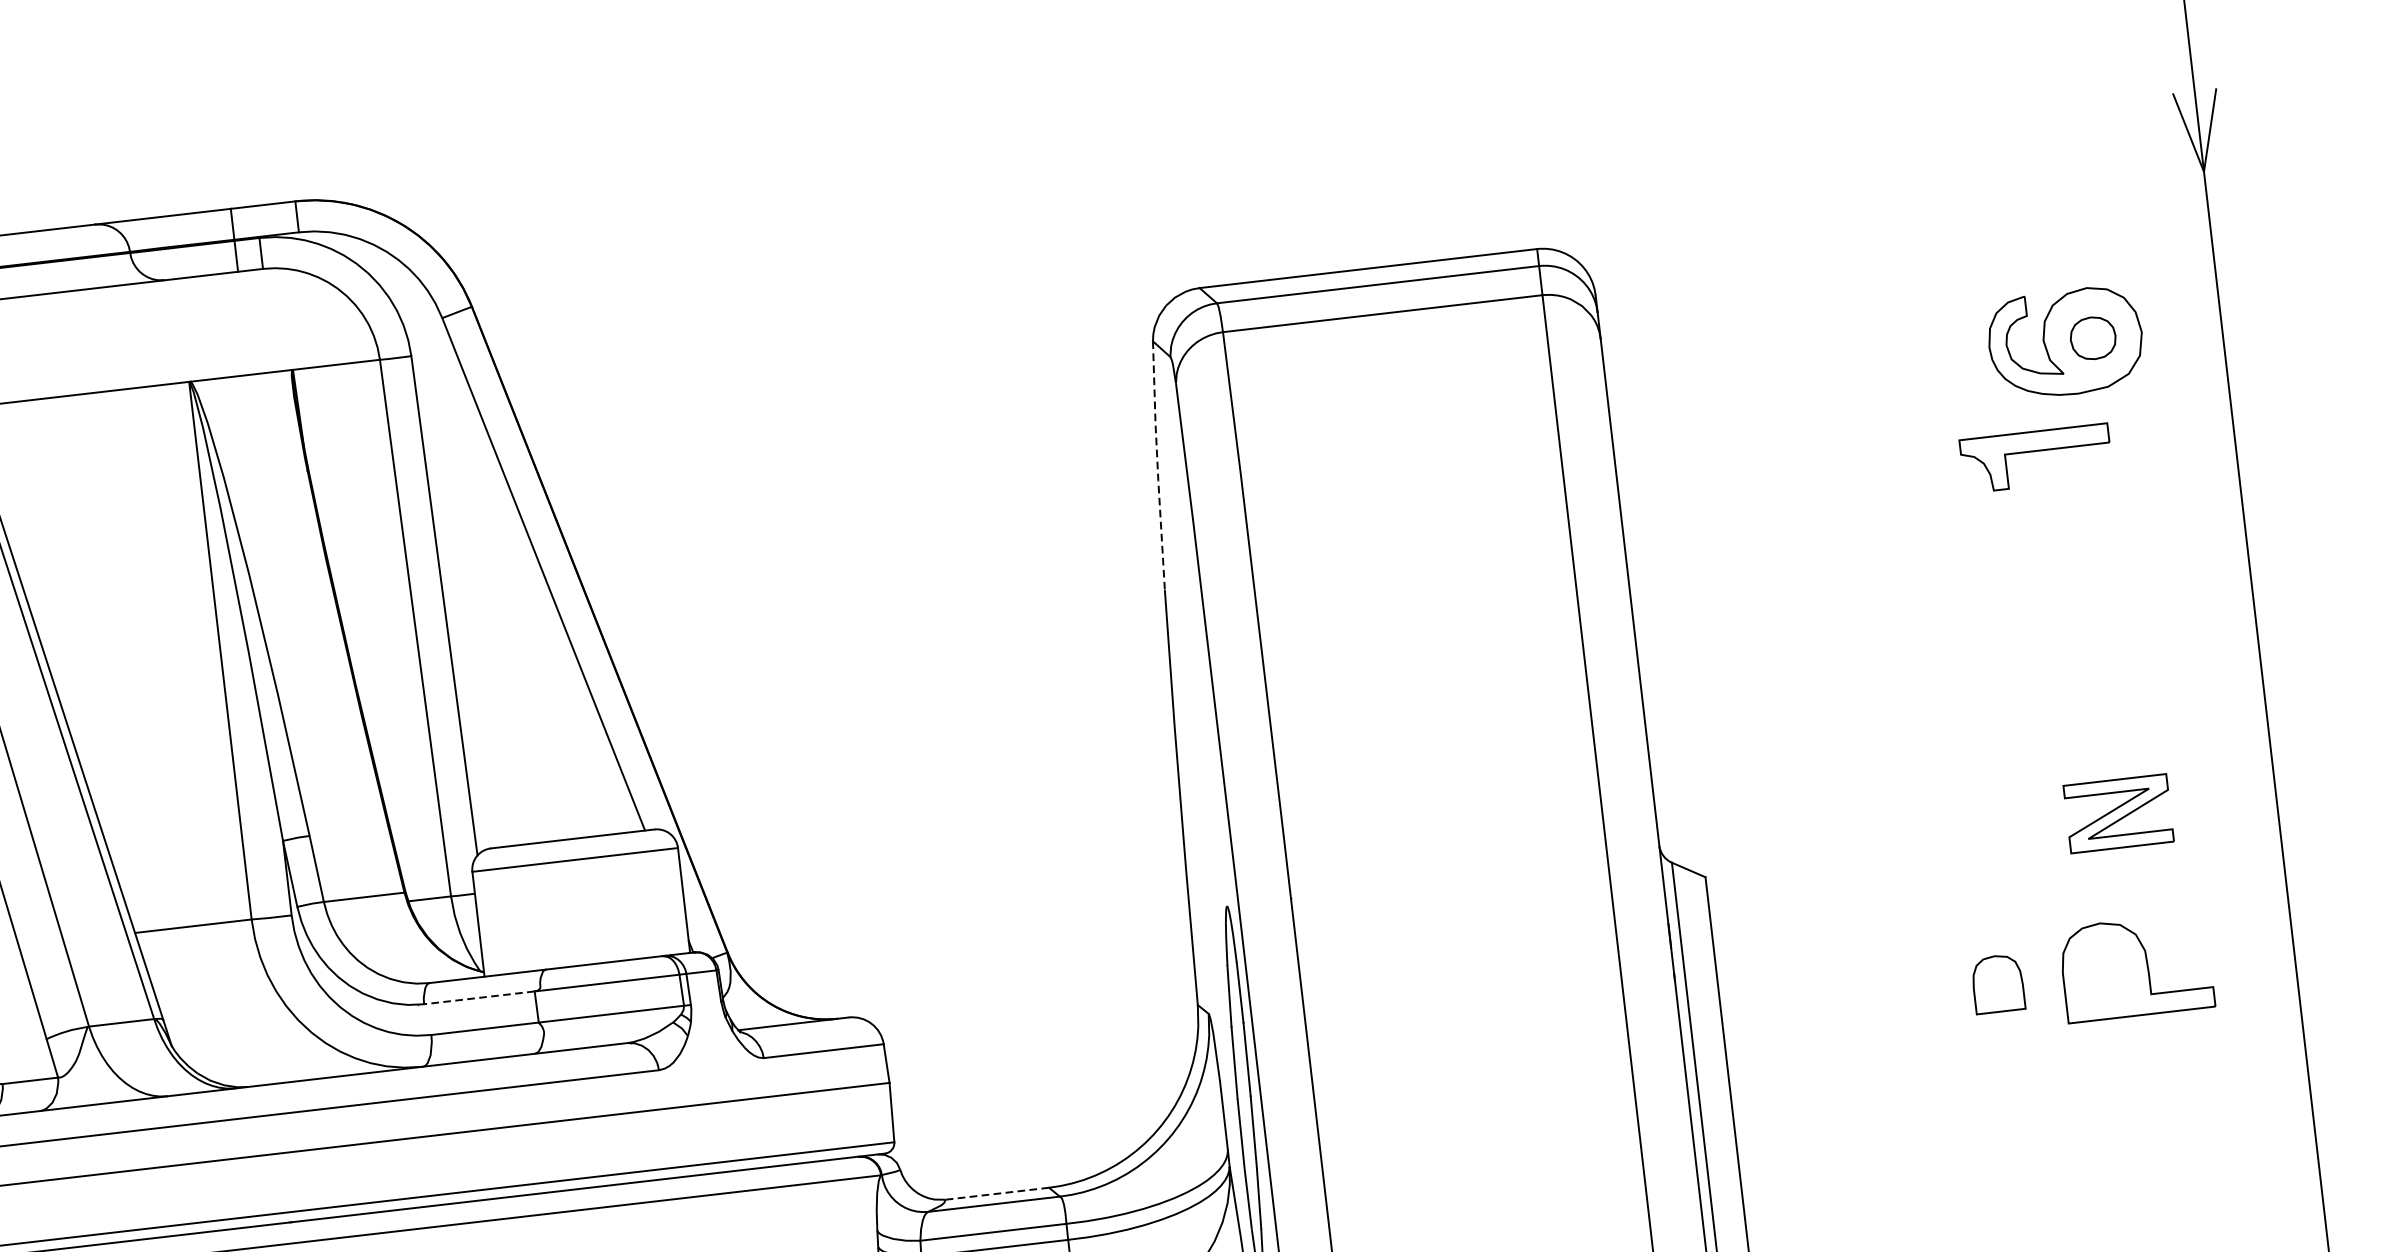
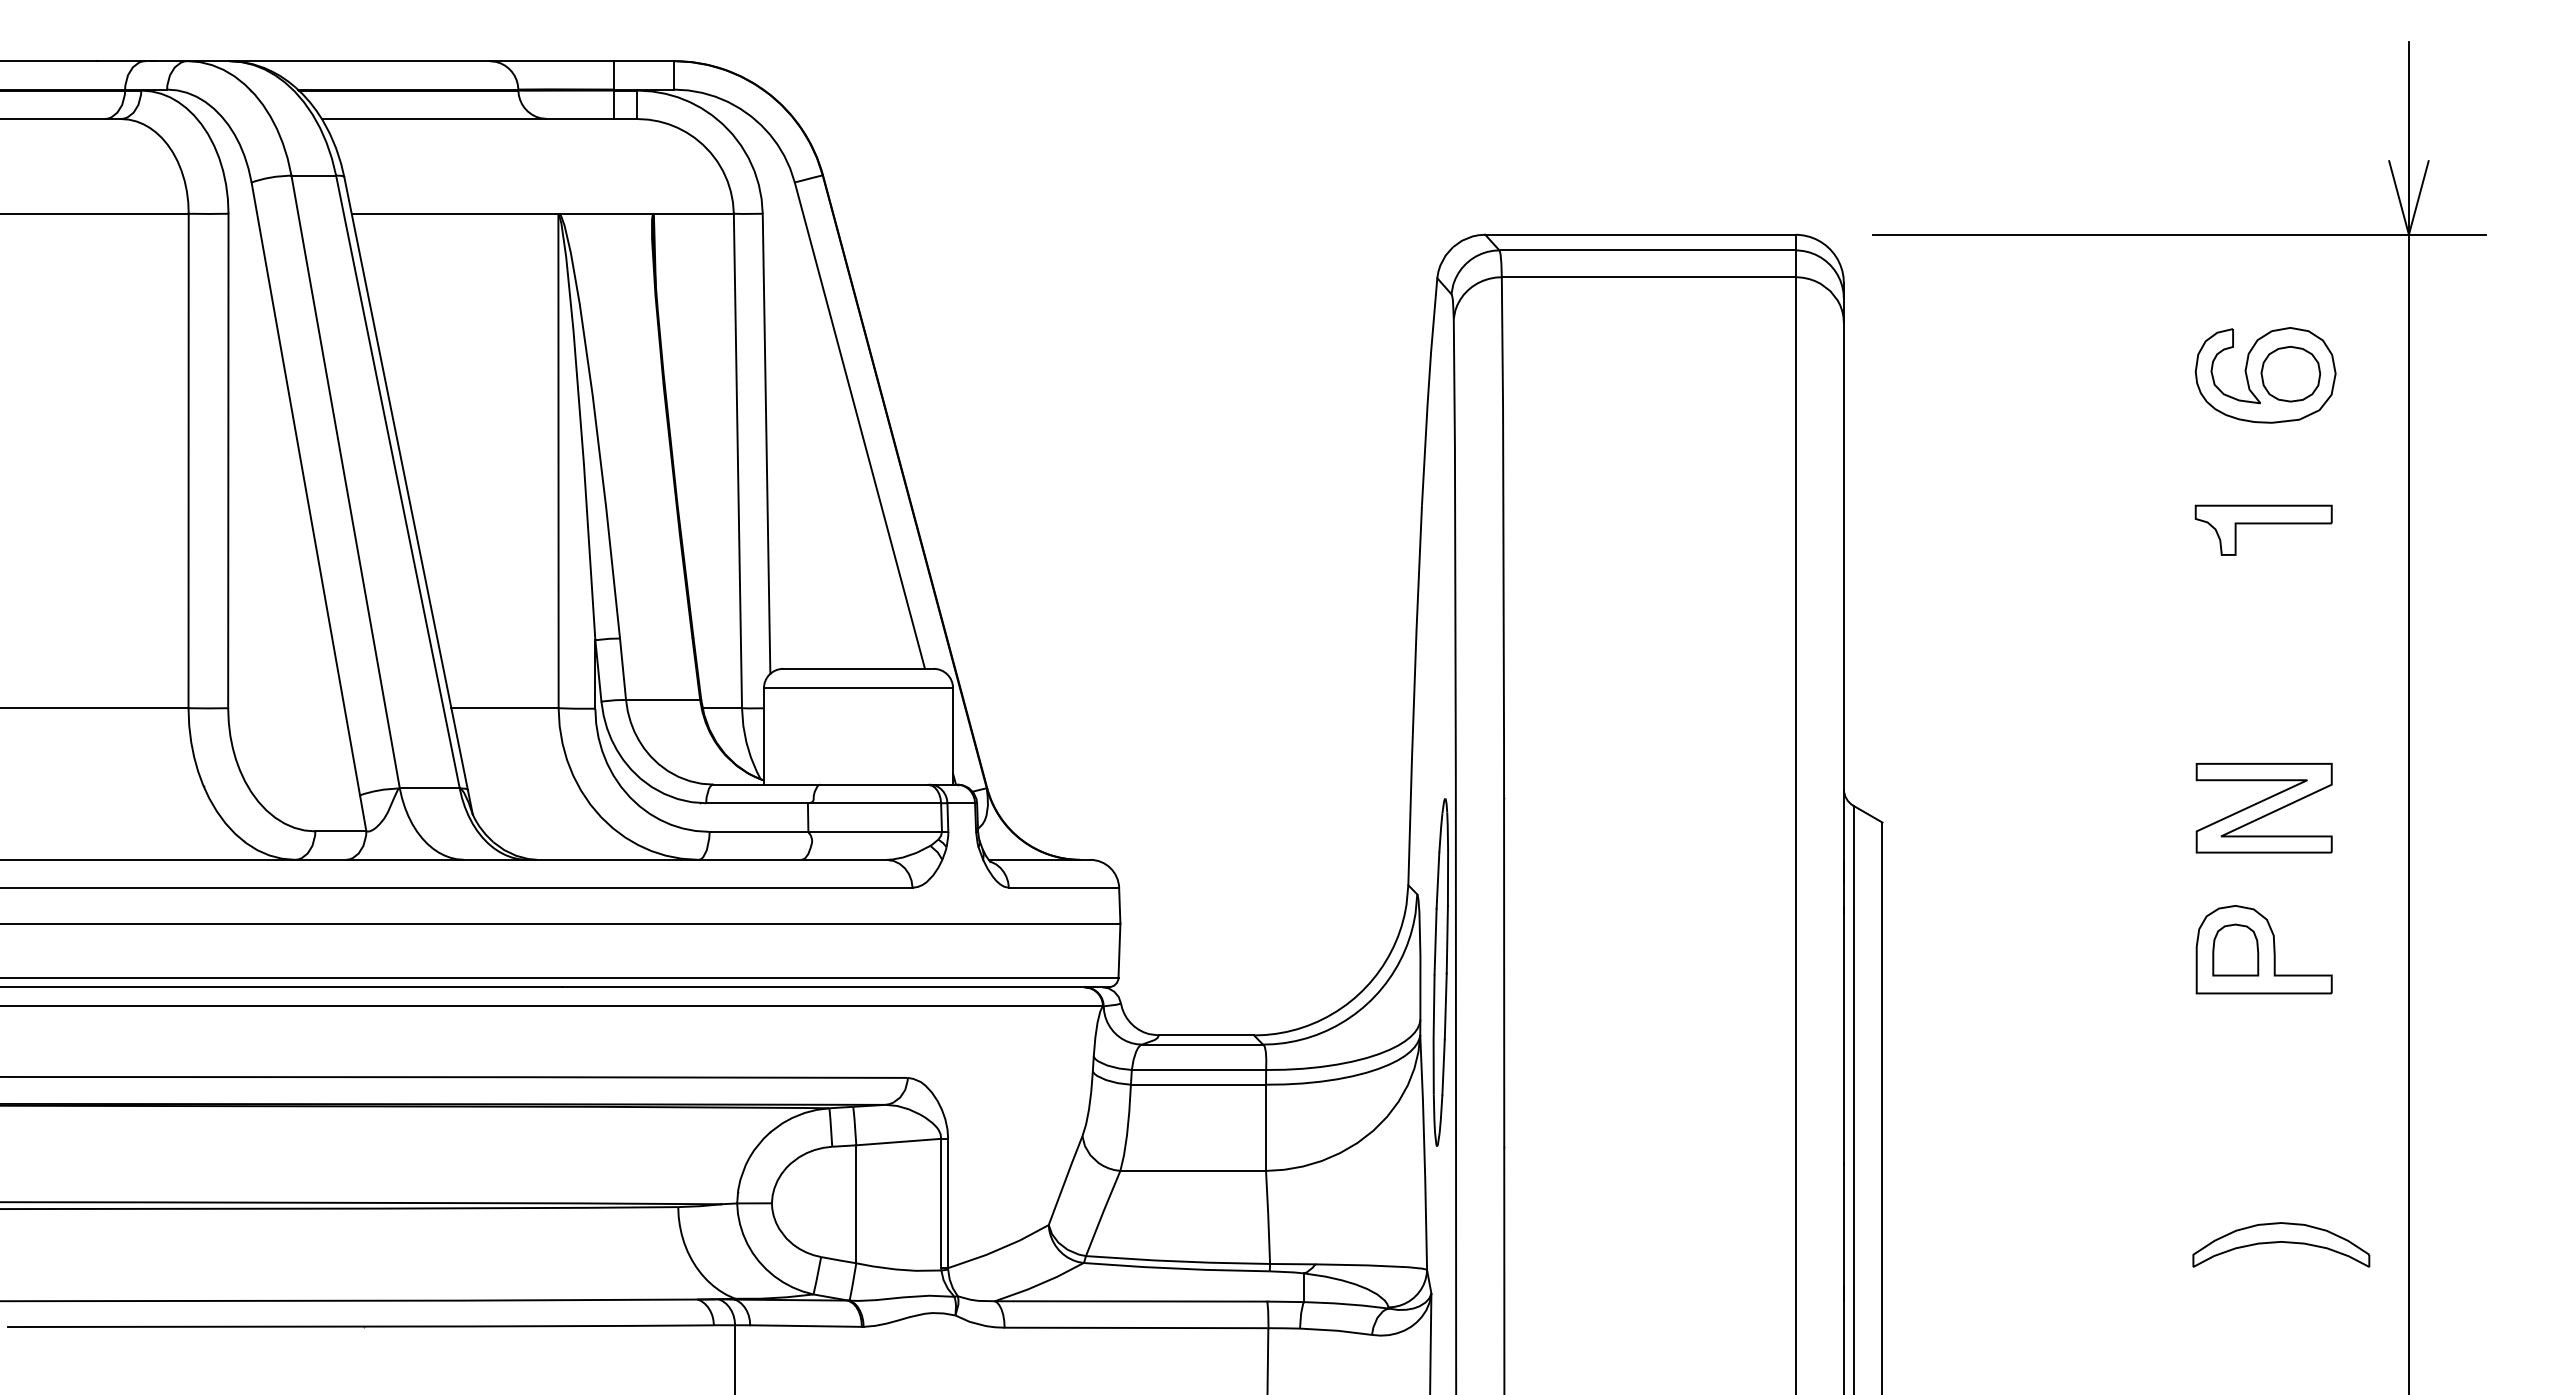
line: (1954, 200) -> (2179, 234), added
part: (2092, 337) -> (2290, 373), size x1.43
part: (2036, 457) -> (2263, 529), moved
line: (1157, 466) -> (1428, 392), dashed -> solid
part: (2118, 814) -> (2263, 808), size x1.43
part: (1997, 983) -> (2235, 949), moved
line: (479, 998) -> (757, 803), dashed -> solid
line: (997, 1193) -> (1206, 1035), dashed -> solid

